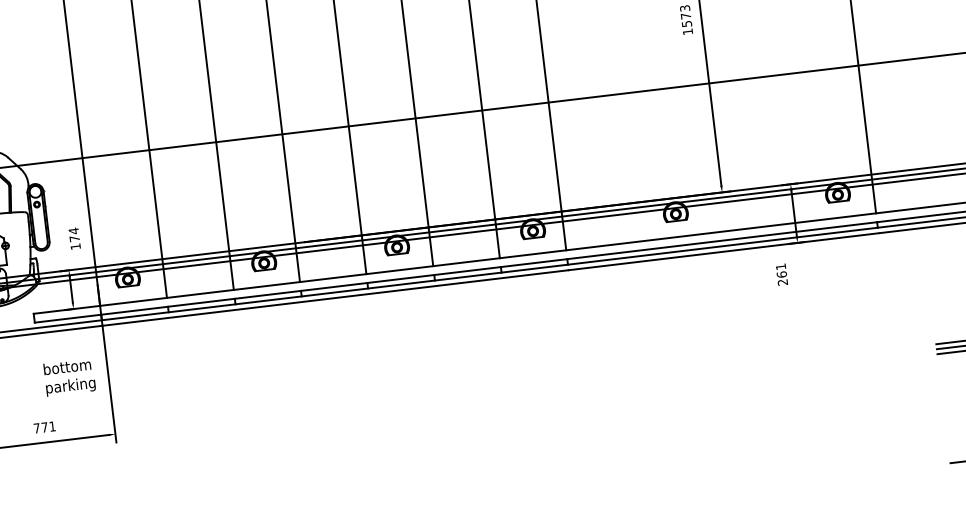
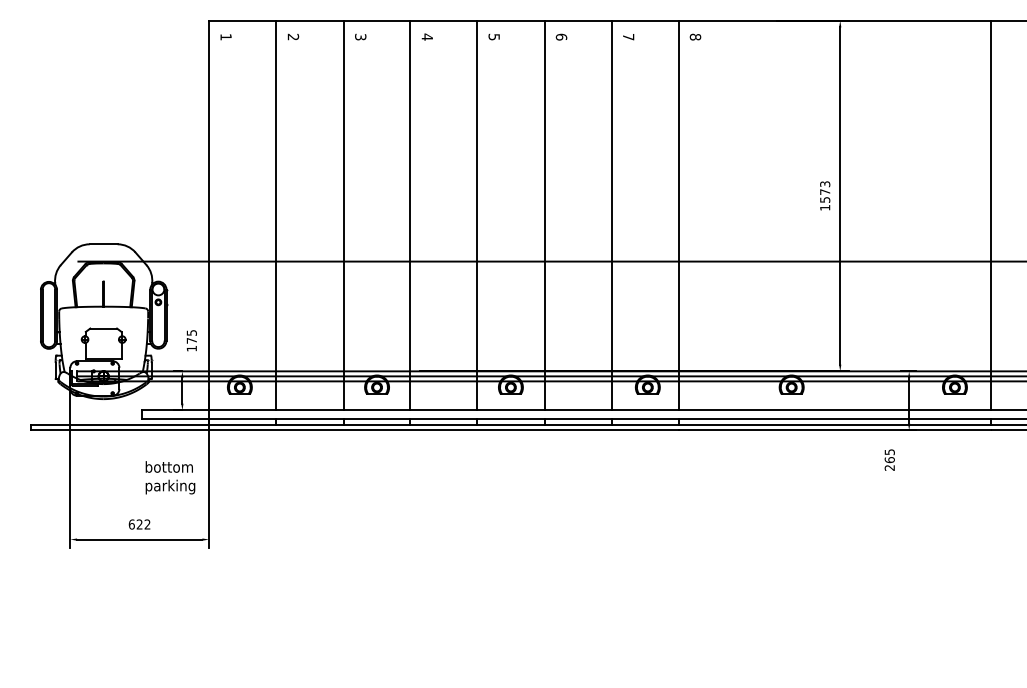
text: (73, 230) -> (191, 332), 174 -> 175
text: (780, 267) -> (889, 452), 261 -> 265
text: (44, 427) -> (139, 524), 771 -> 622

